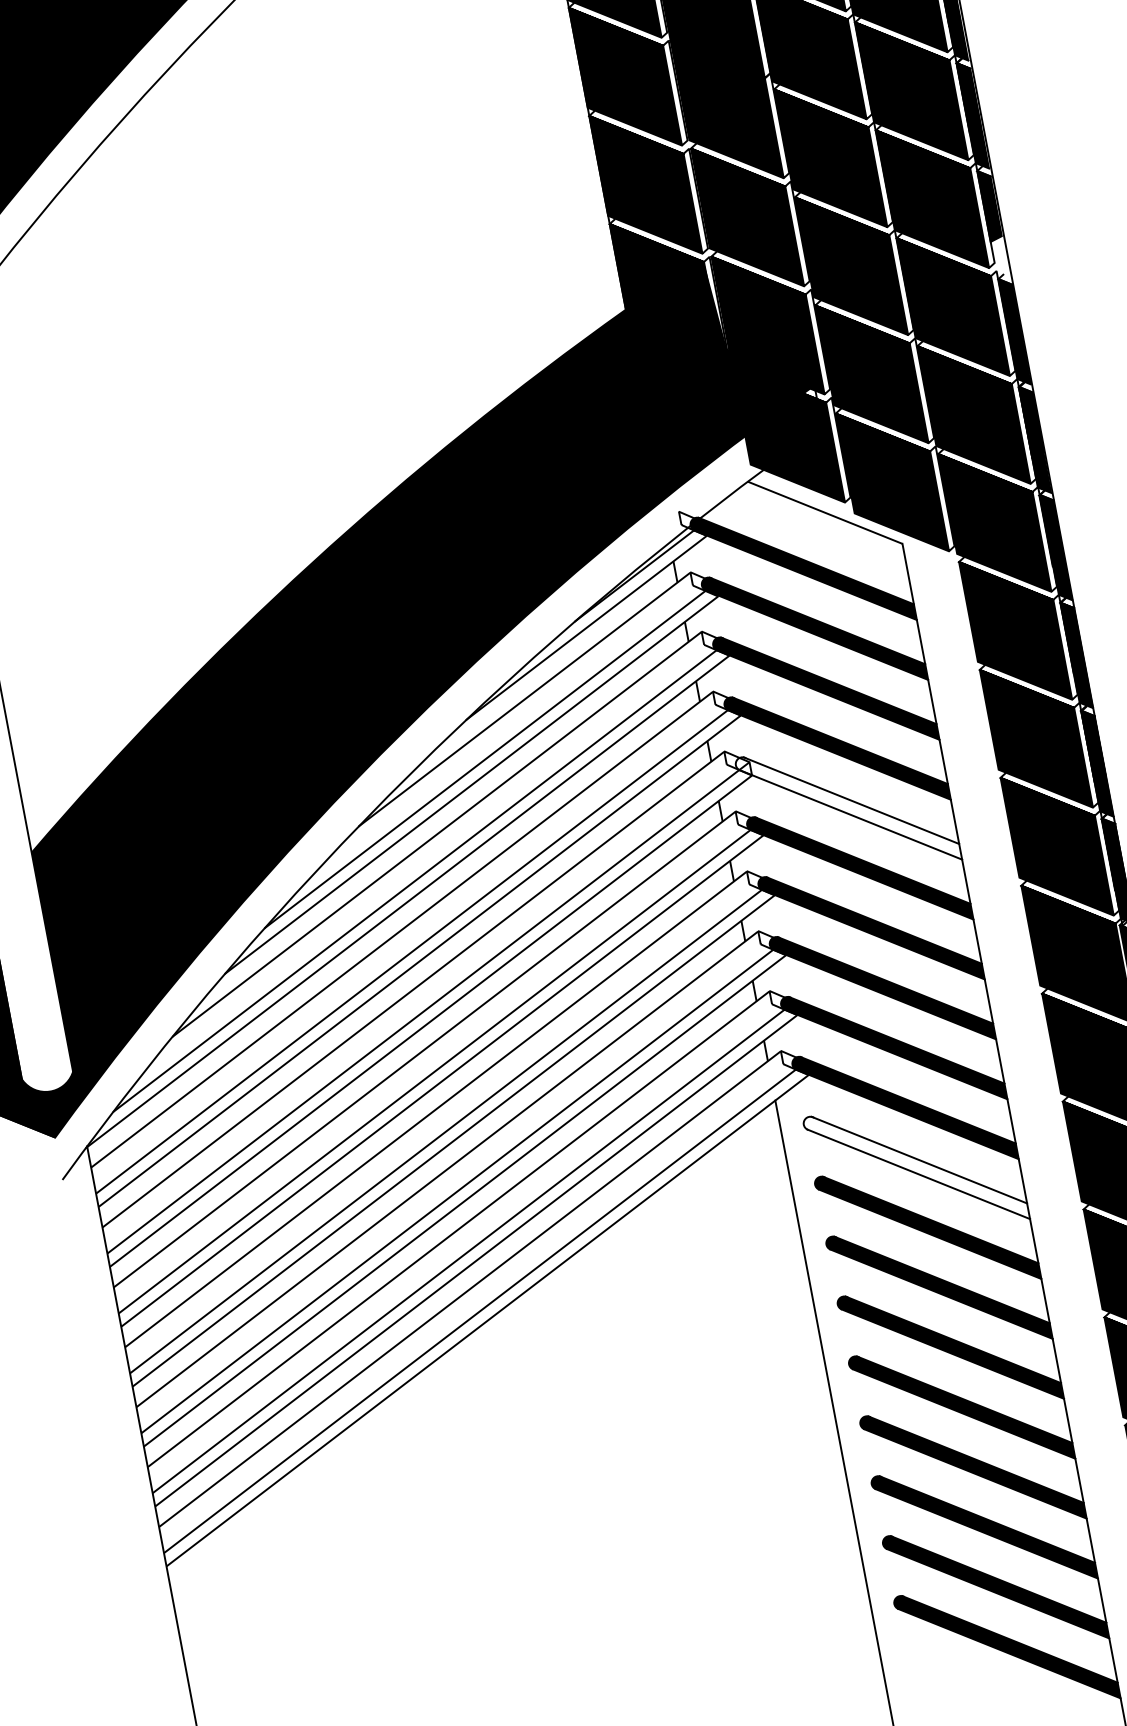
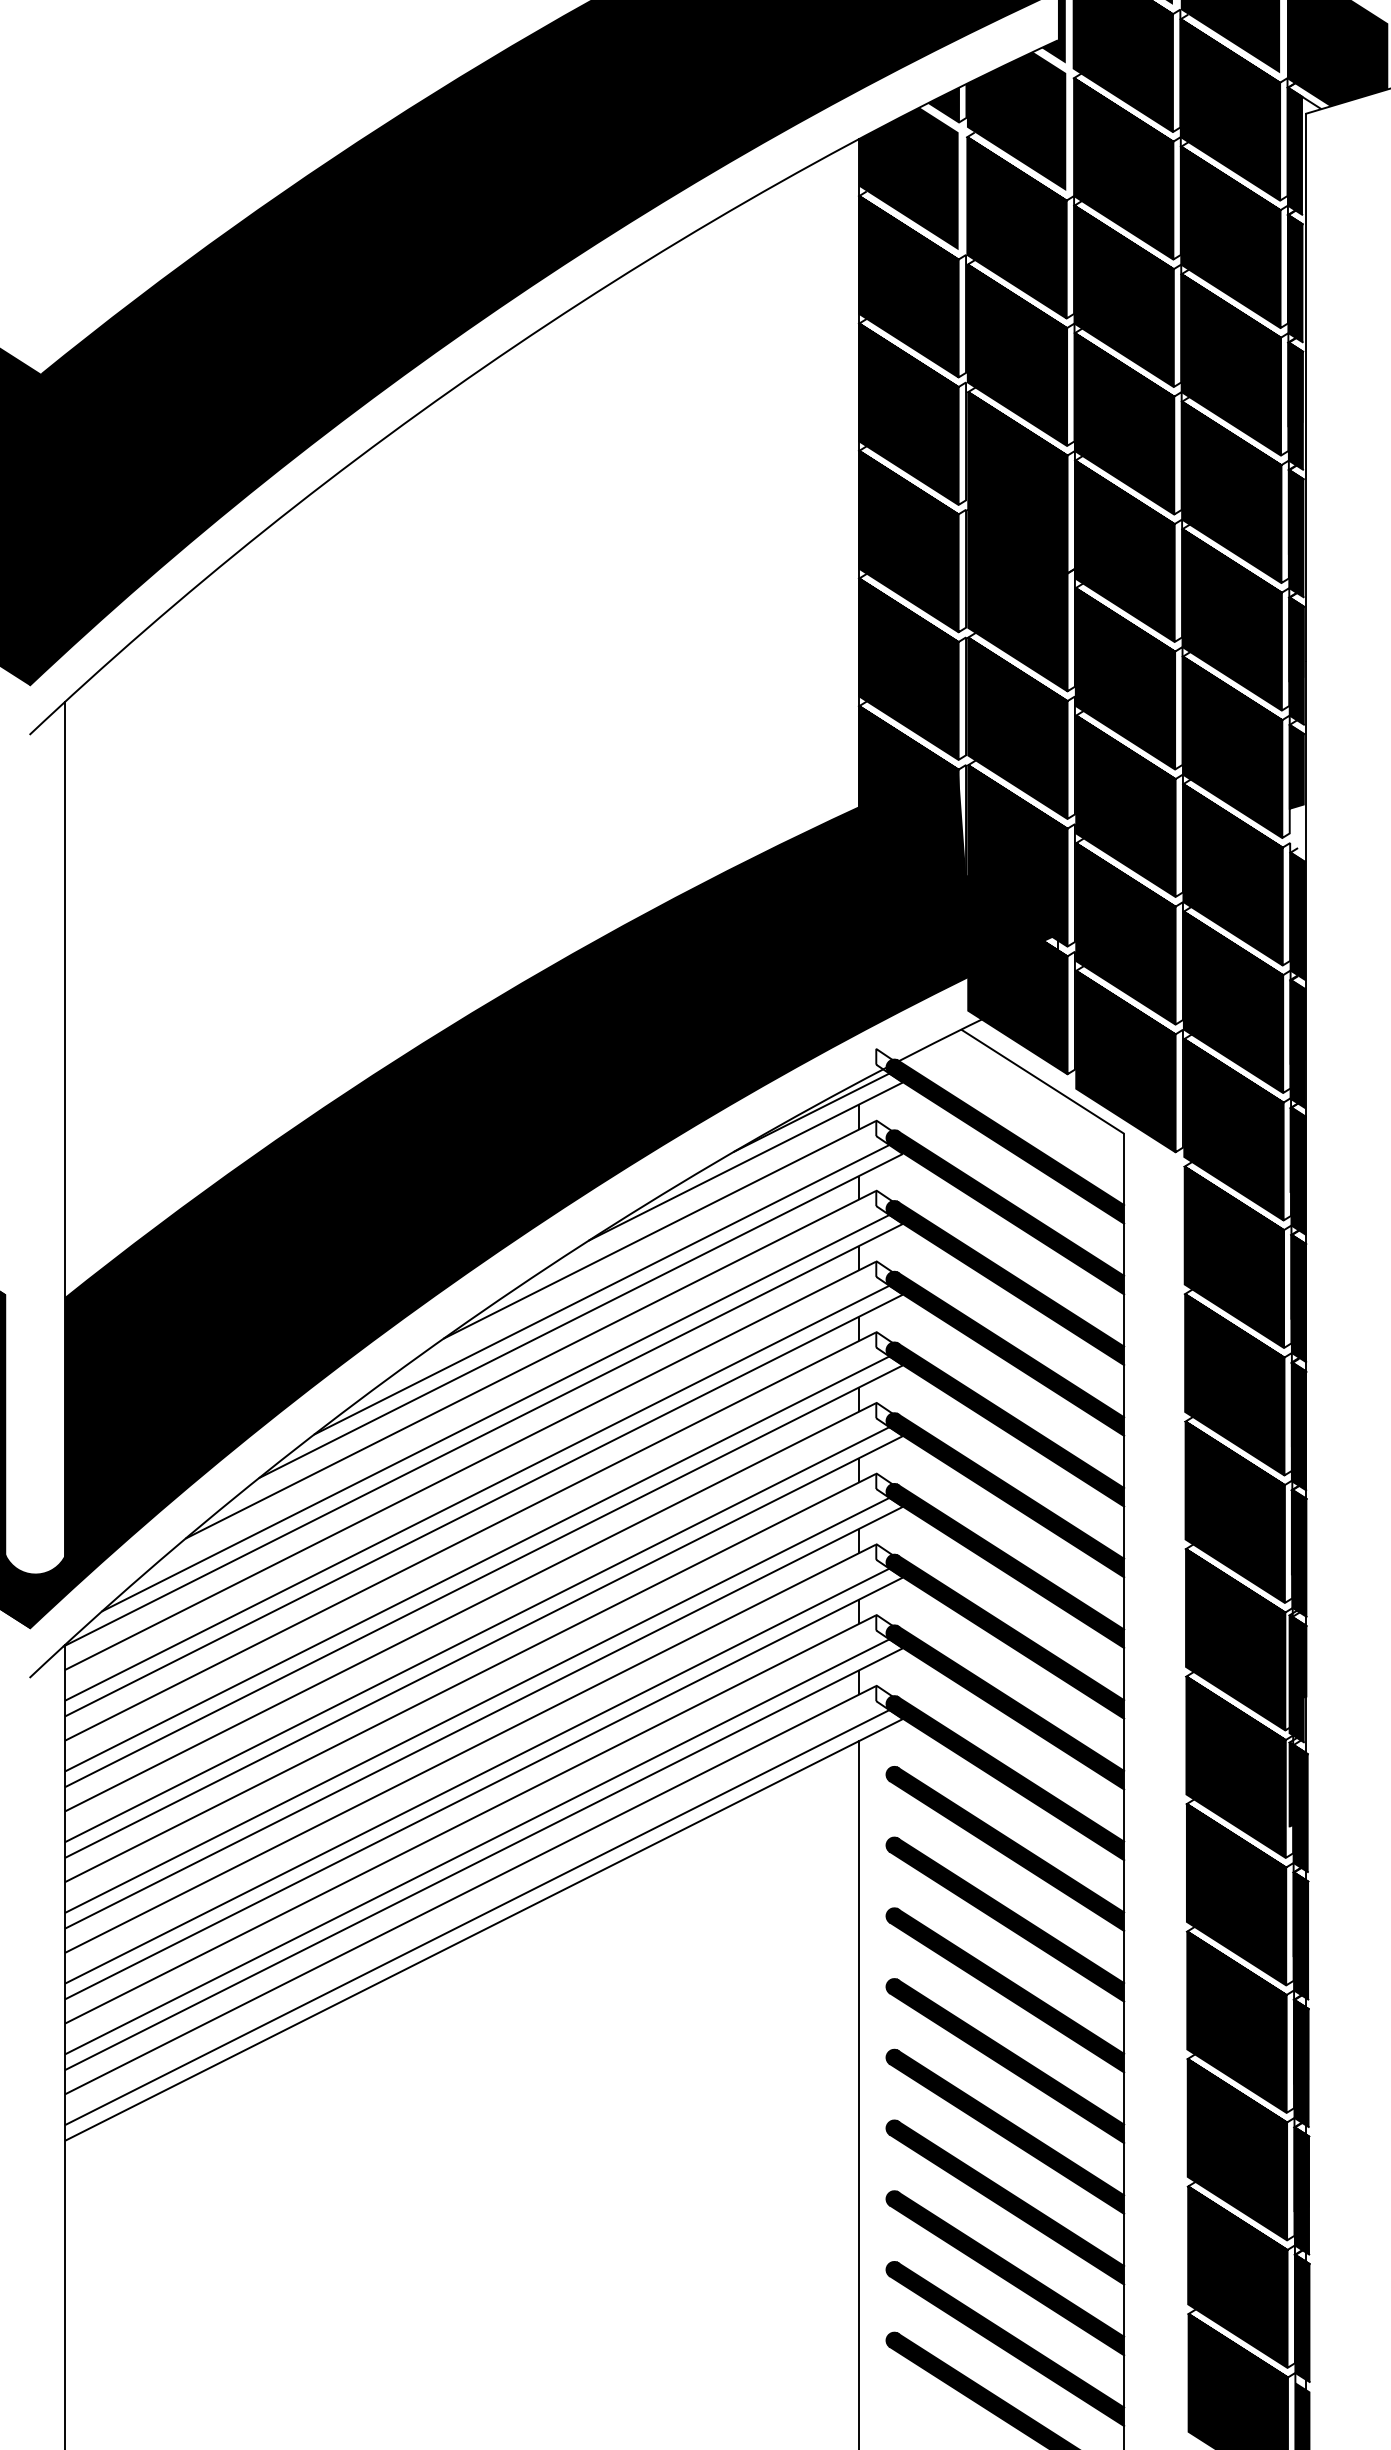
fill: (848, 809) -> (1005, 1424), added
fill: (916, 1168) -> (1005, 1848), added

